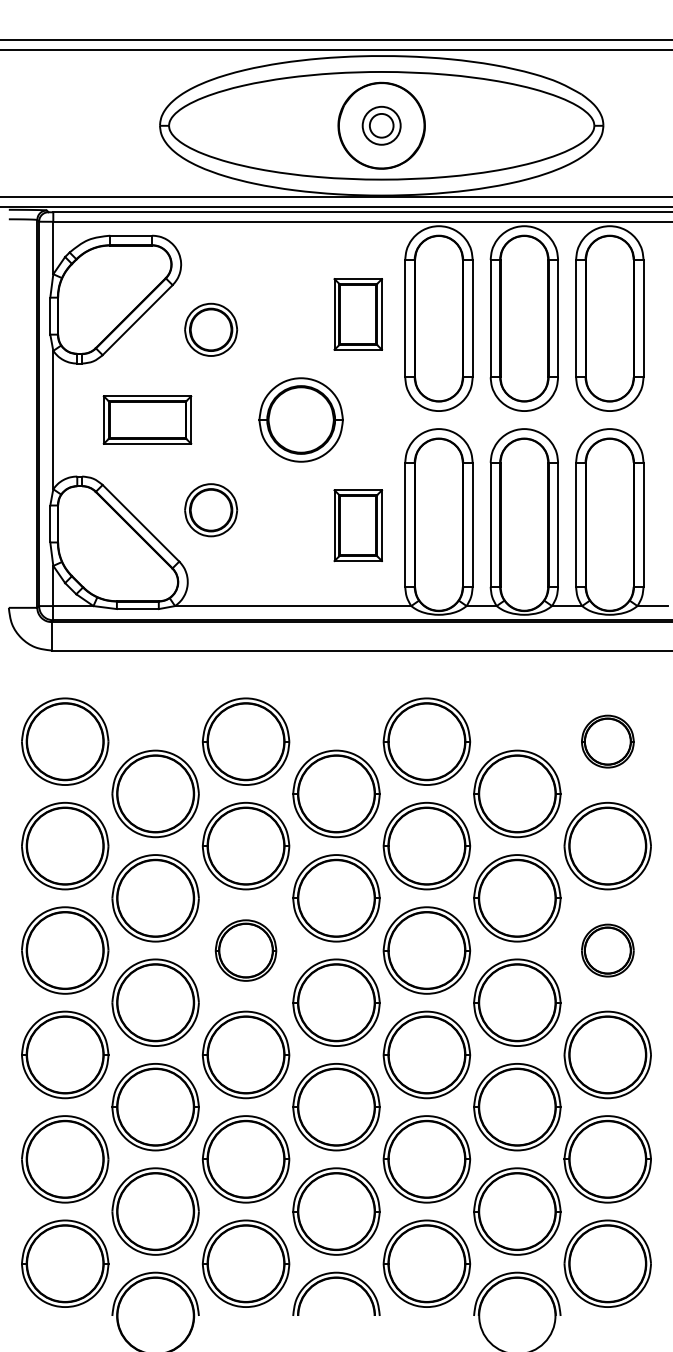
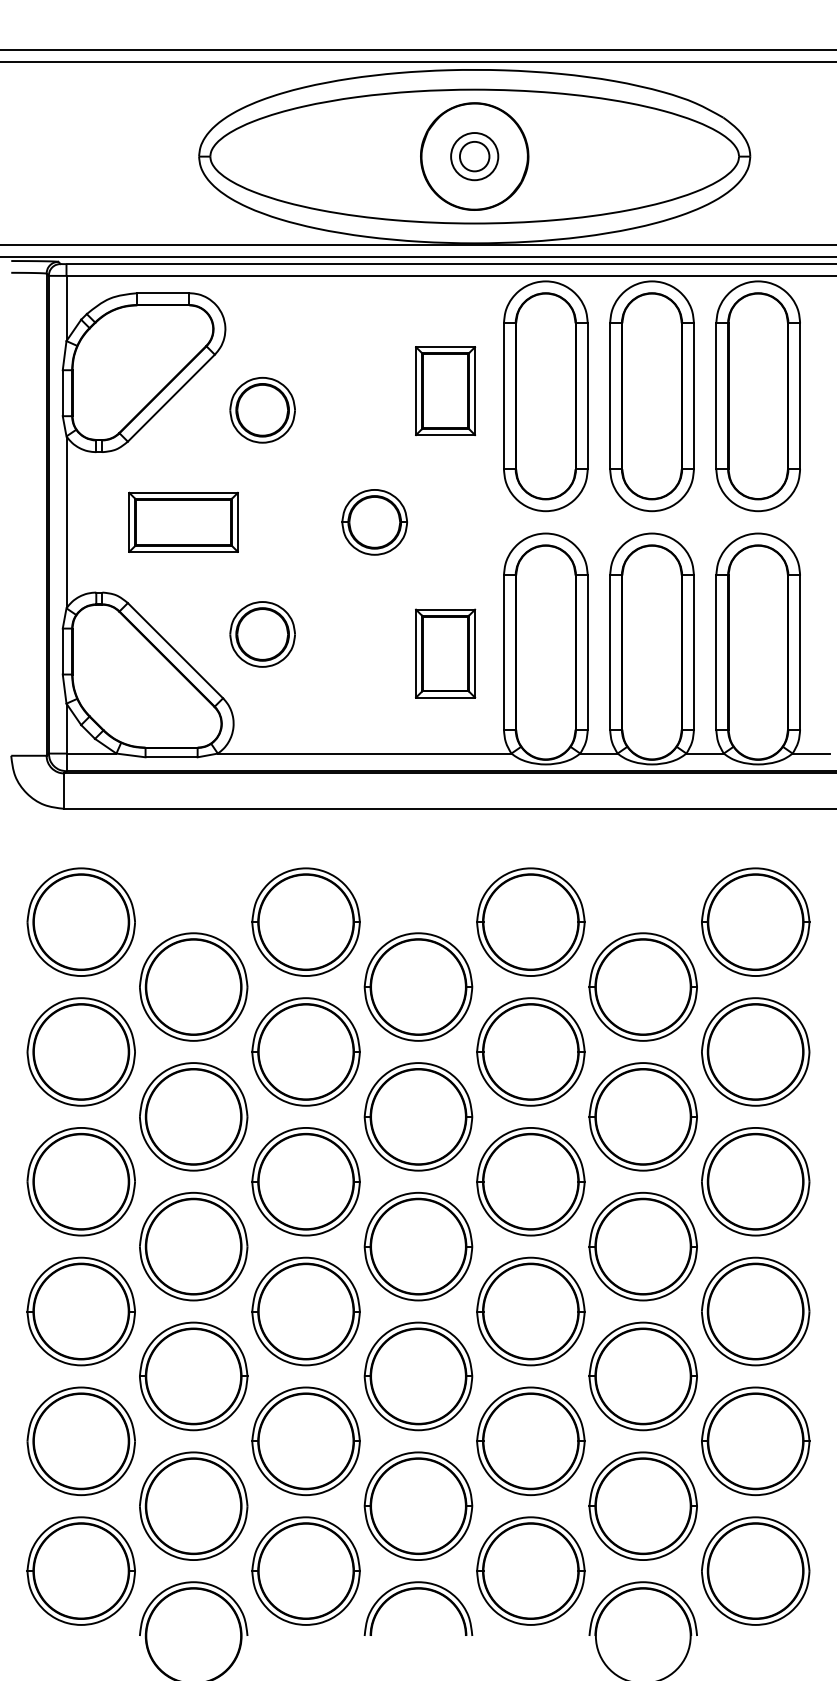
part: (301, 420) -> (374, 522), size x0.62
part: (607, 741) -> (755, 921), size x1.67
part: (245, 950) -> (305, 1181), size x1.43
part: (607, 950) -> (755, 1181), size x1.67

